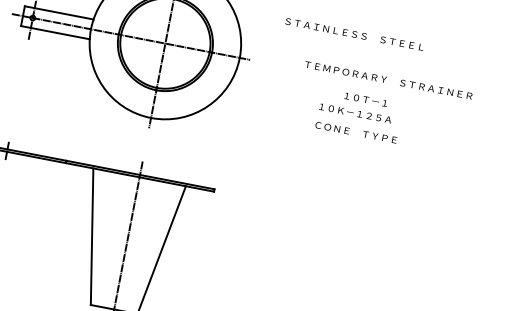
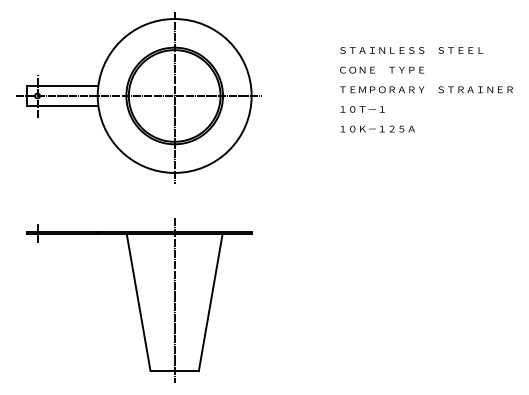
text: (354, 34) -> (411, 50), moved
text: (388, 80) -> (426, 89), moved
text: (365, 99) -> (362, 109), moved
text: (356, 132) -> (382, 69), moved

